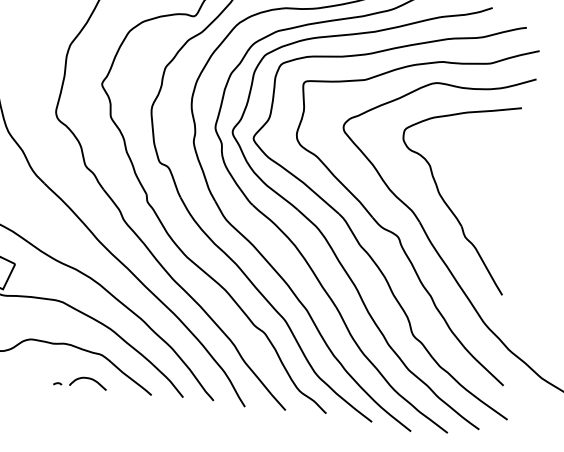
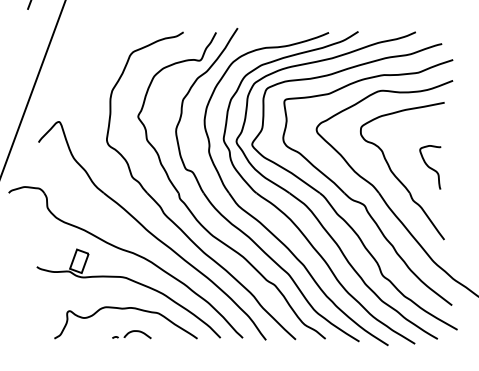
curve: (493, 194) -> (430, 167), added
part: (79, 382) -> (131, 334), moved

